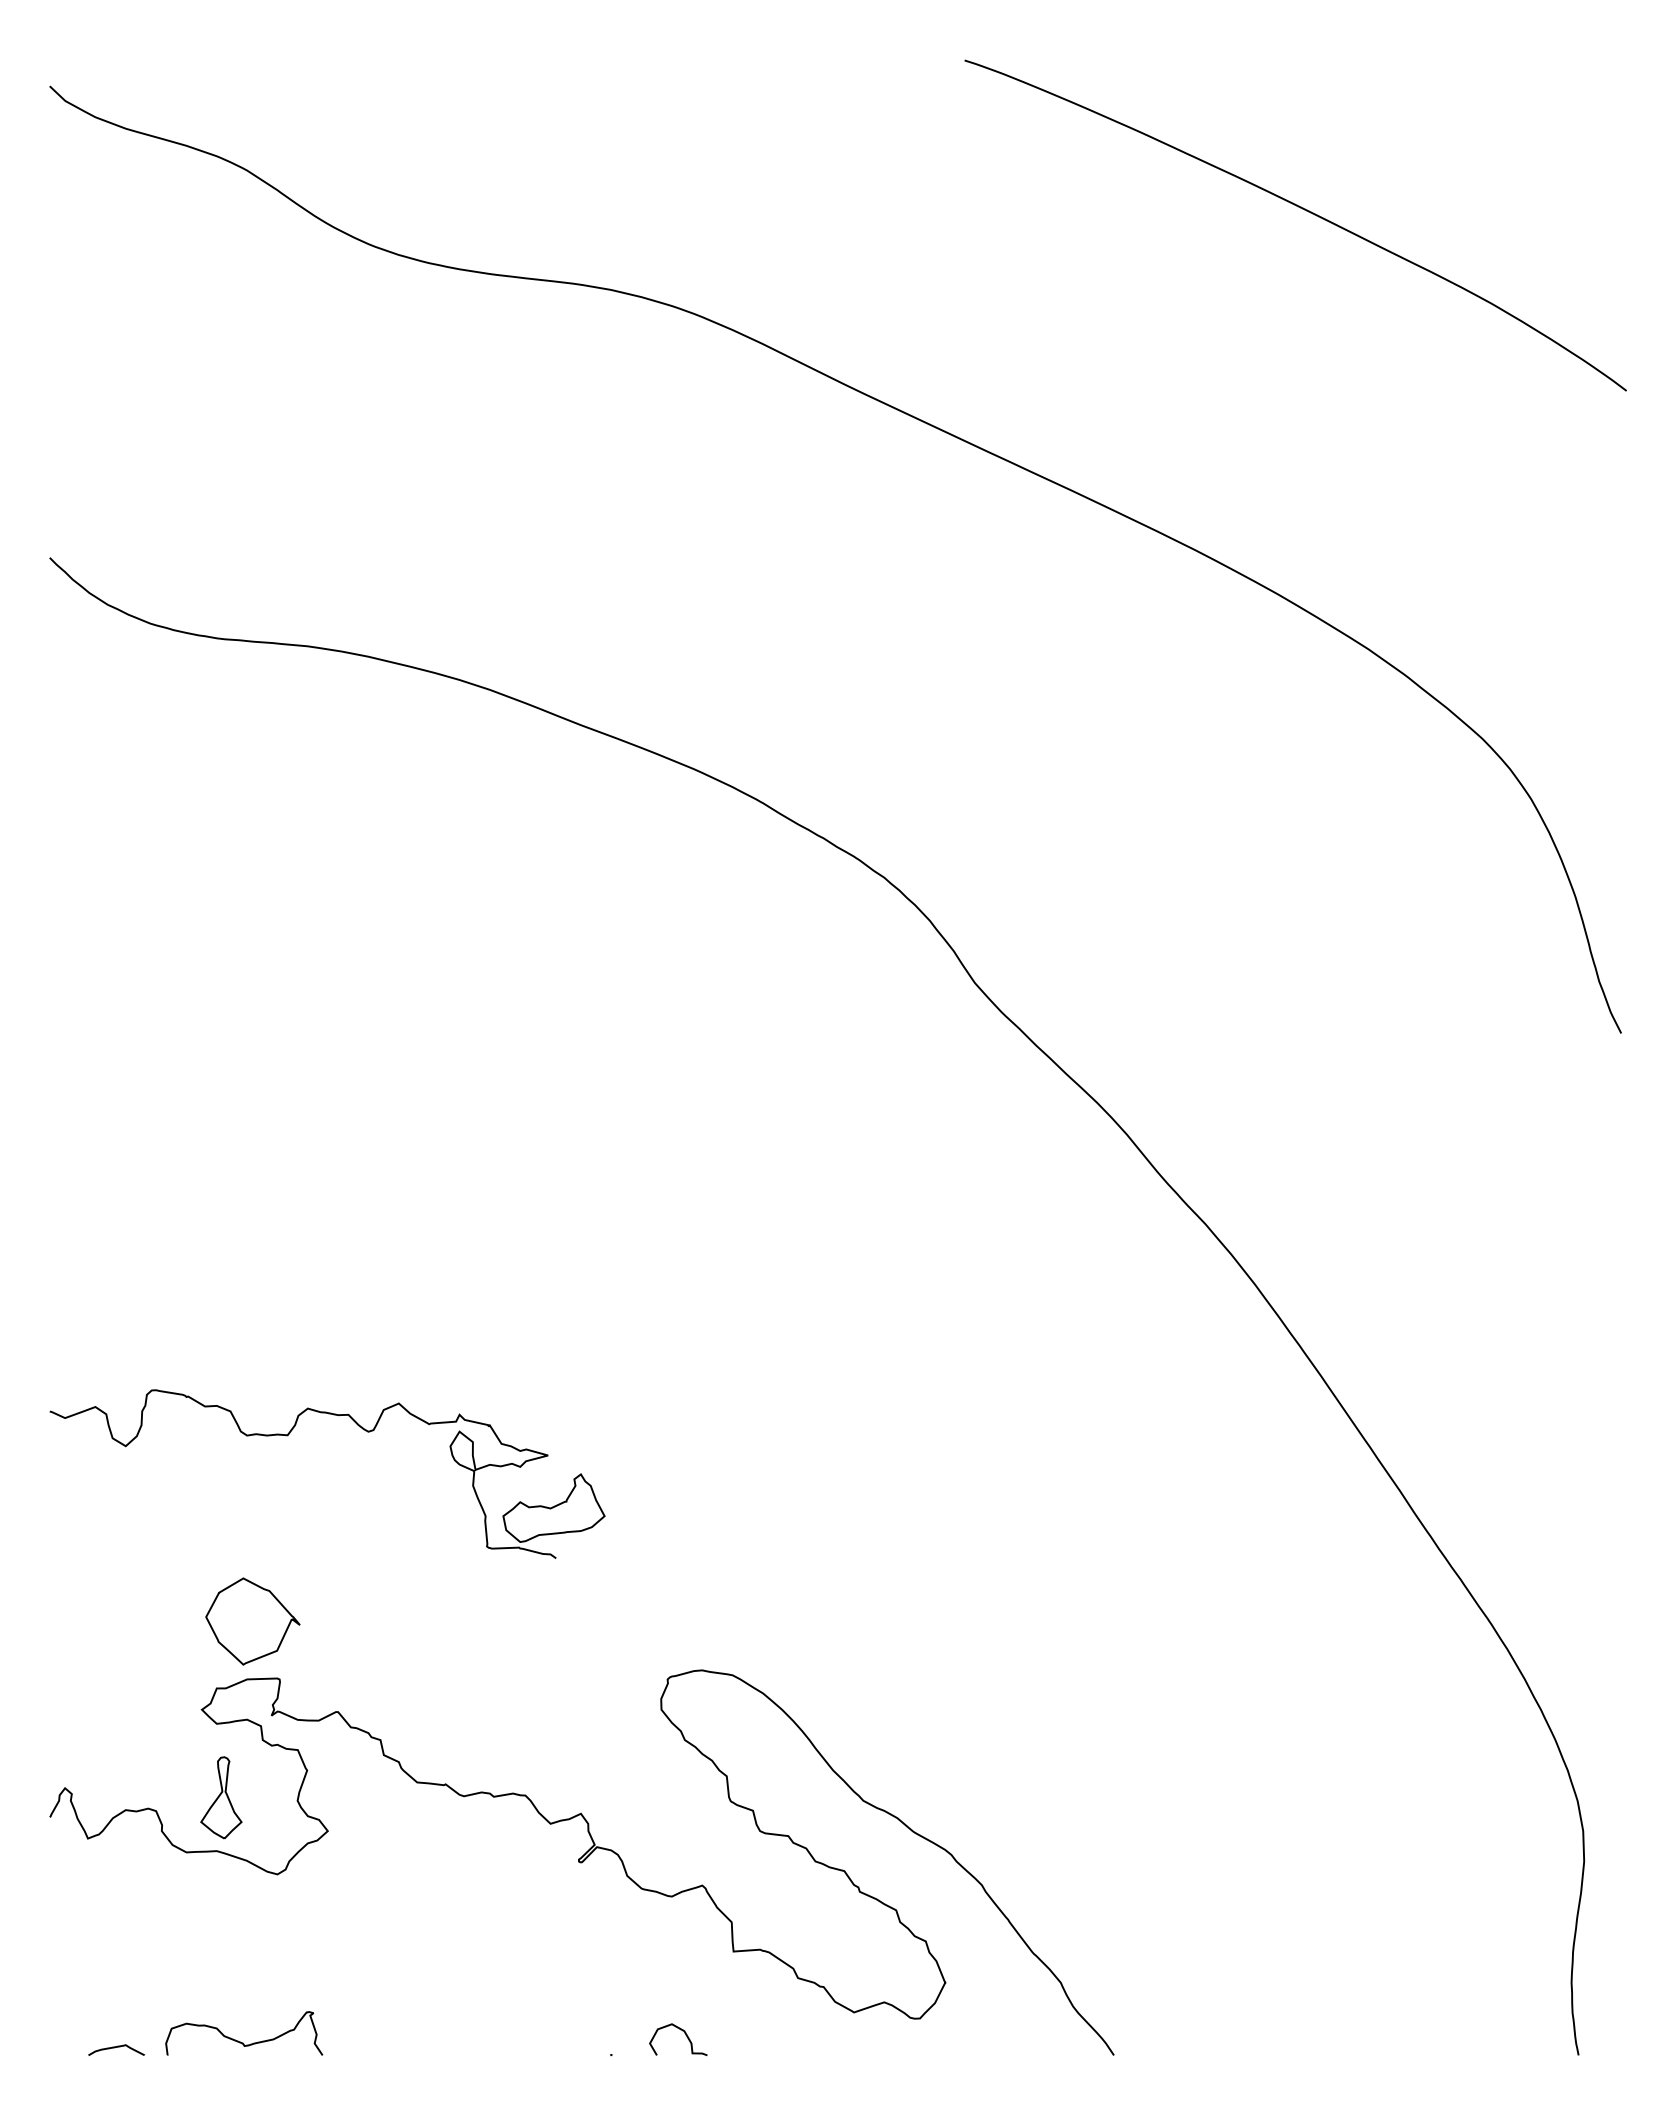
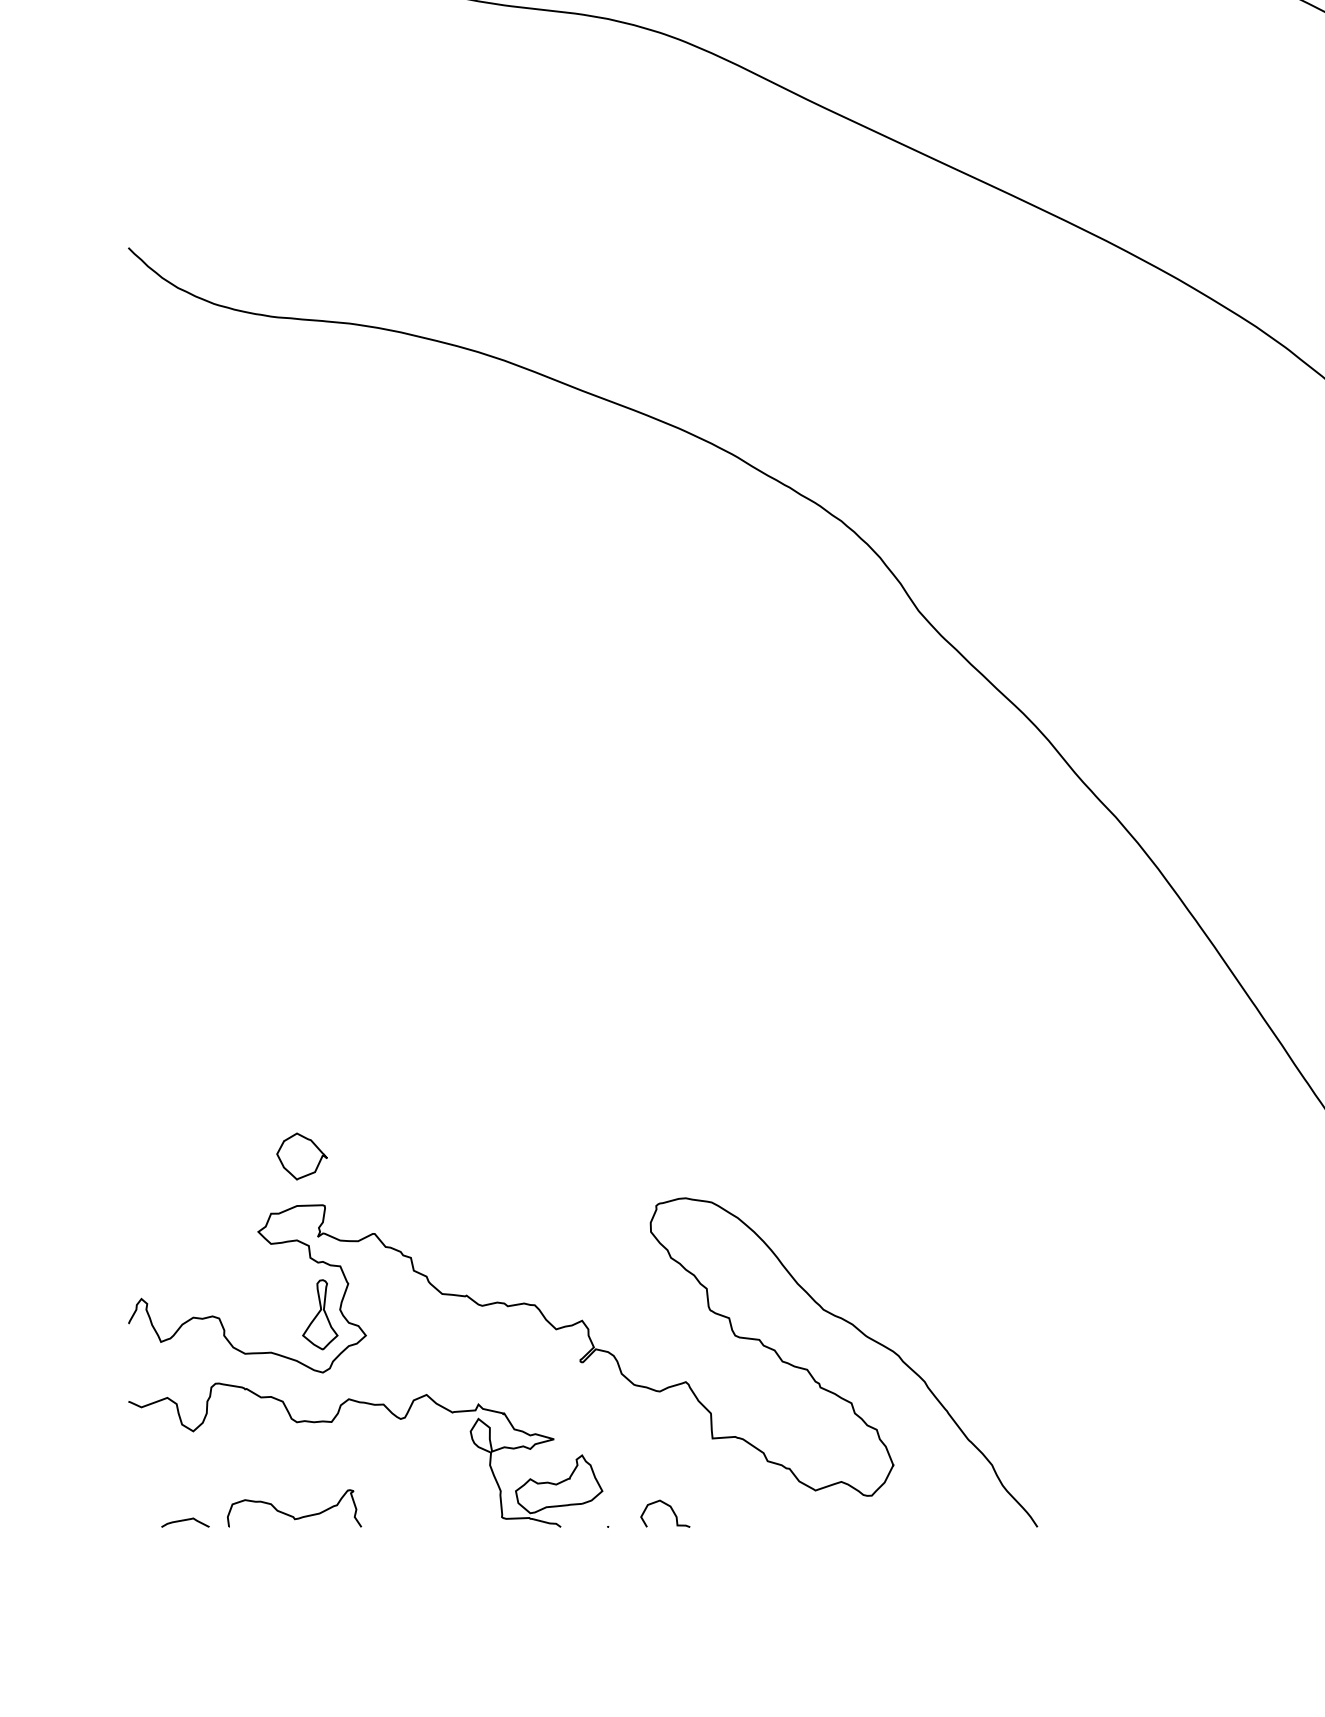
part: (289, 1434) -> (333, 1421), moved
part: (253, 1621) -> (302, 1156), size x0.62
part: (221, 1797) -> (320, 1314), moved

